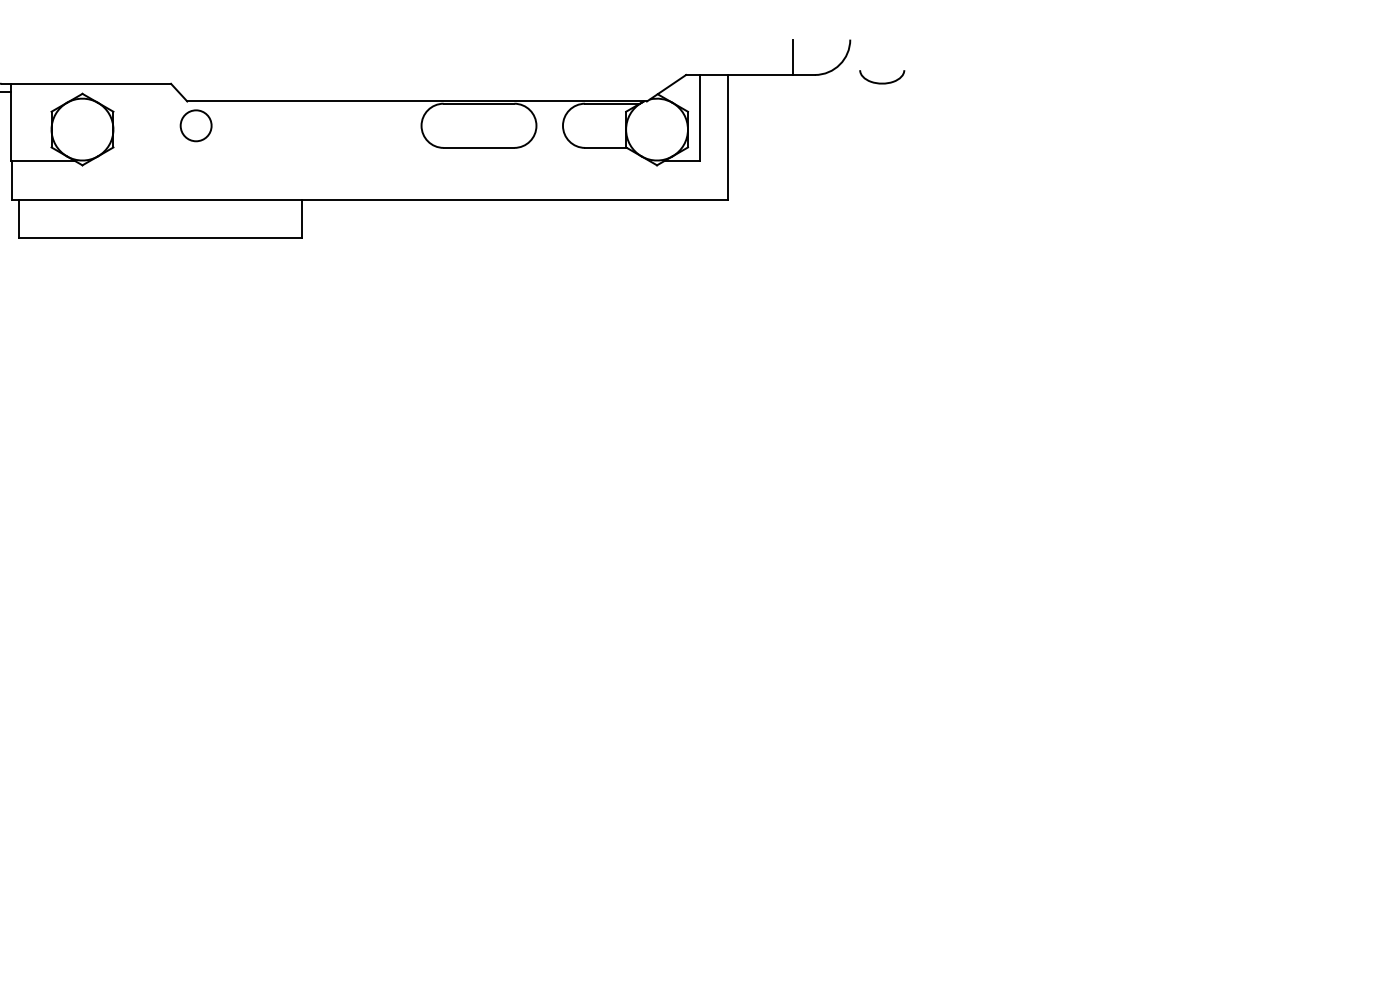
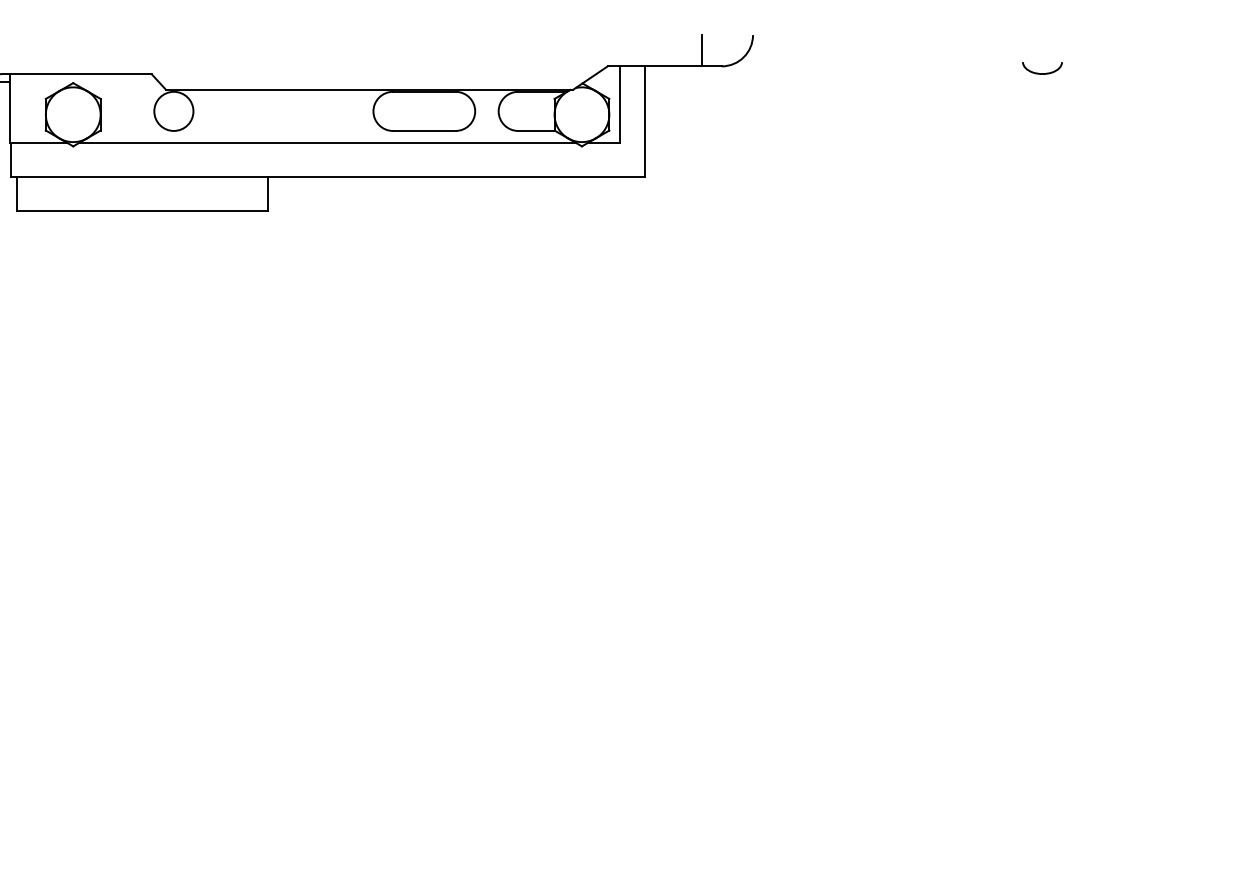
curve: (882, 82) -> (1042, 73), moved
circle: (196, 125) -> (174, 111), size x1.43
line: (369, 161) -> (327, 142), added

